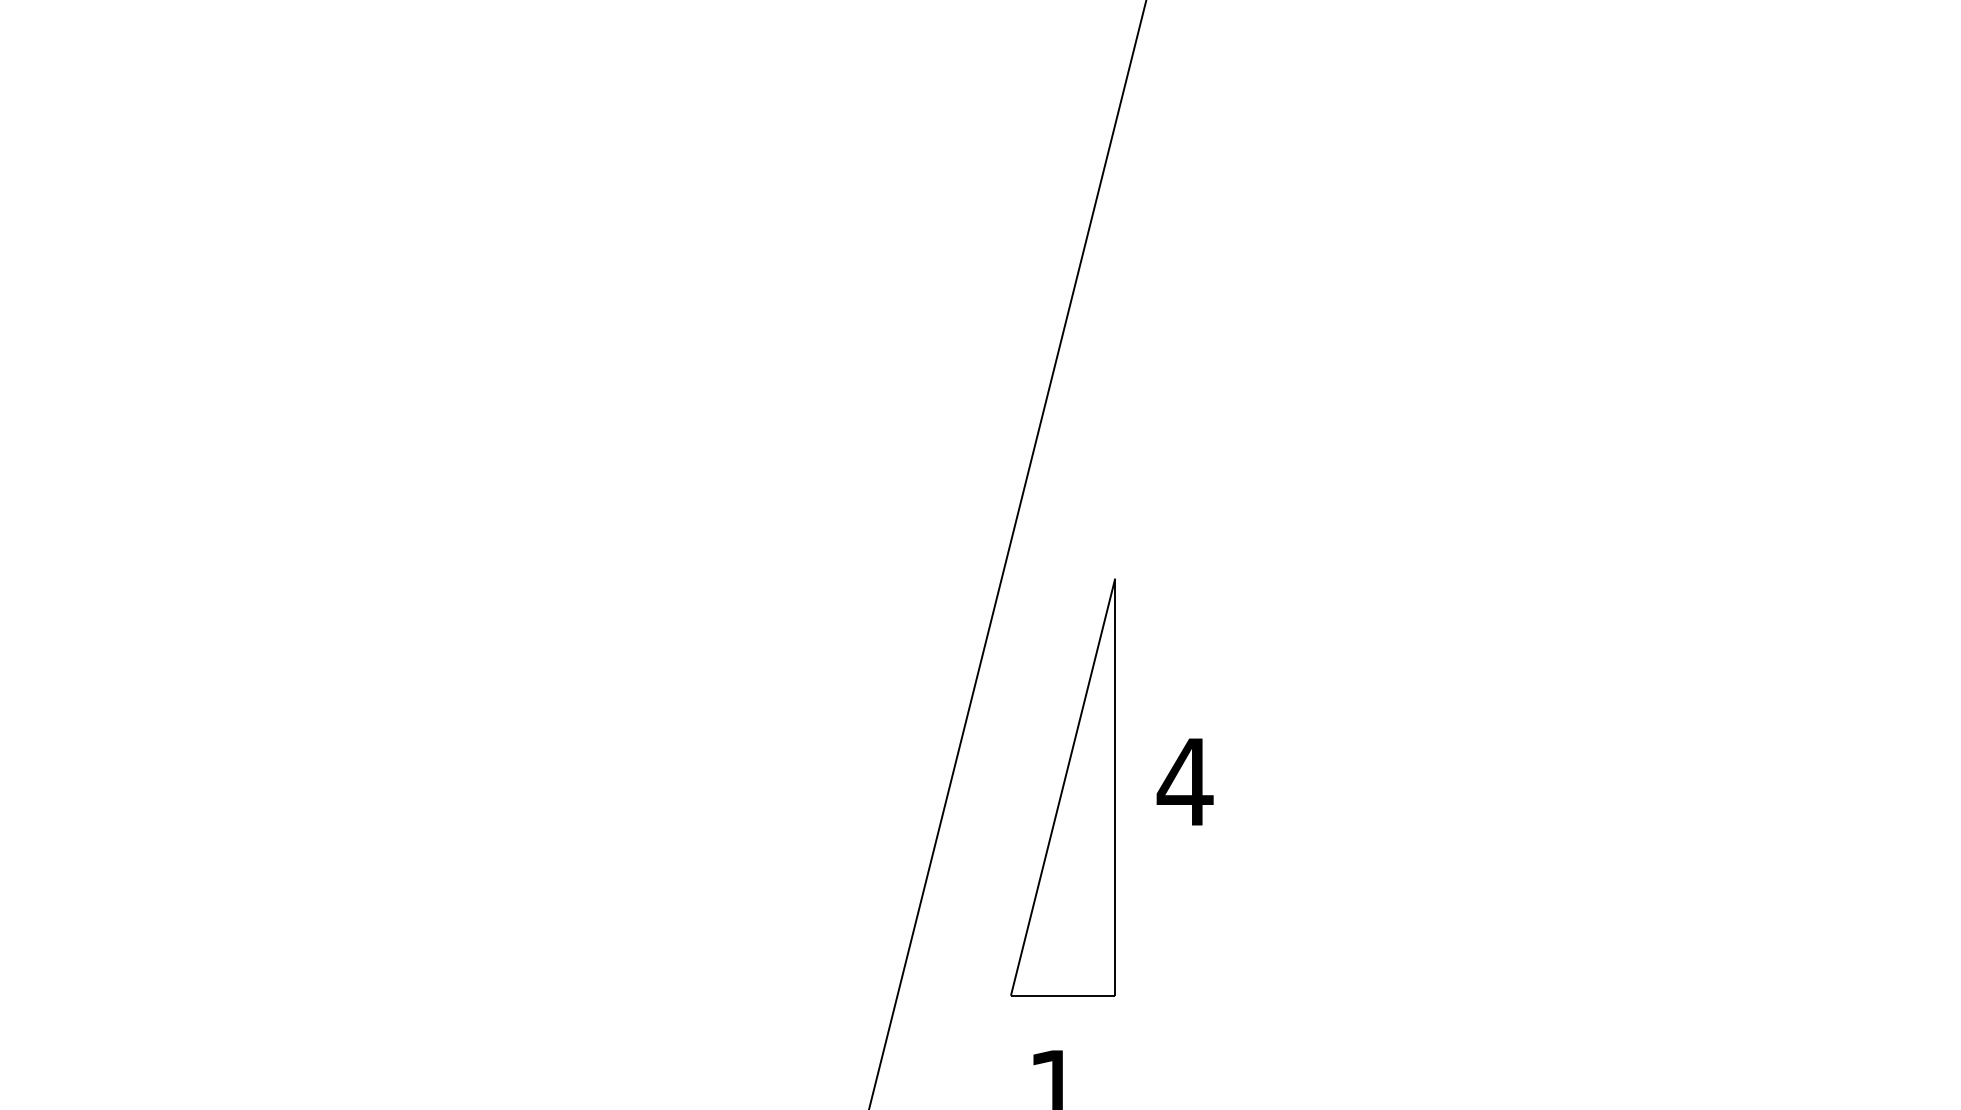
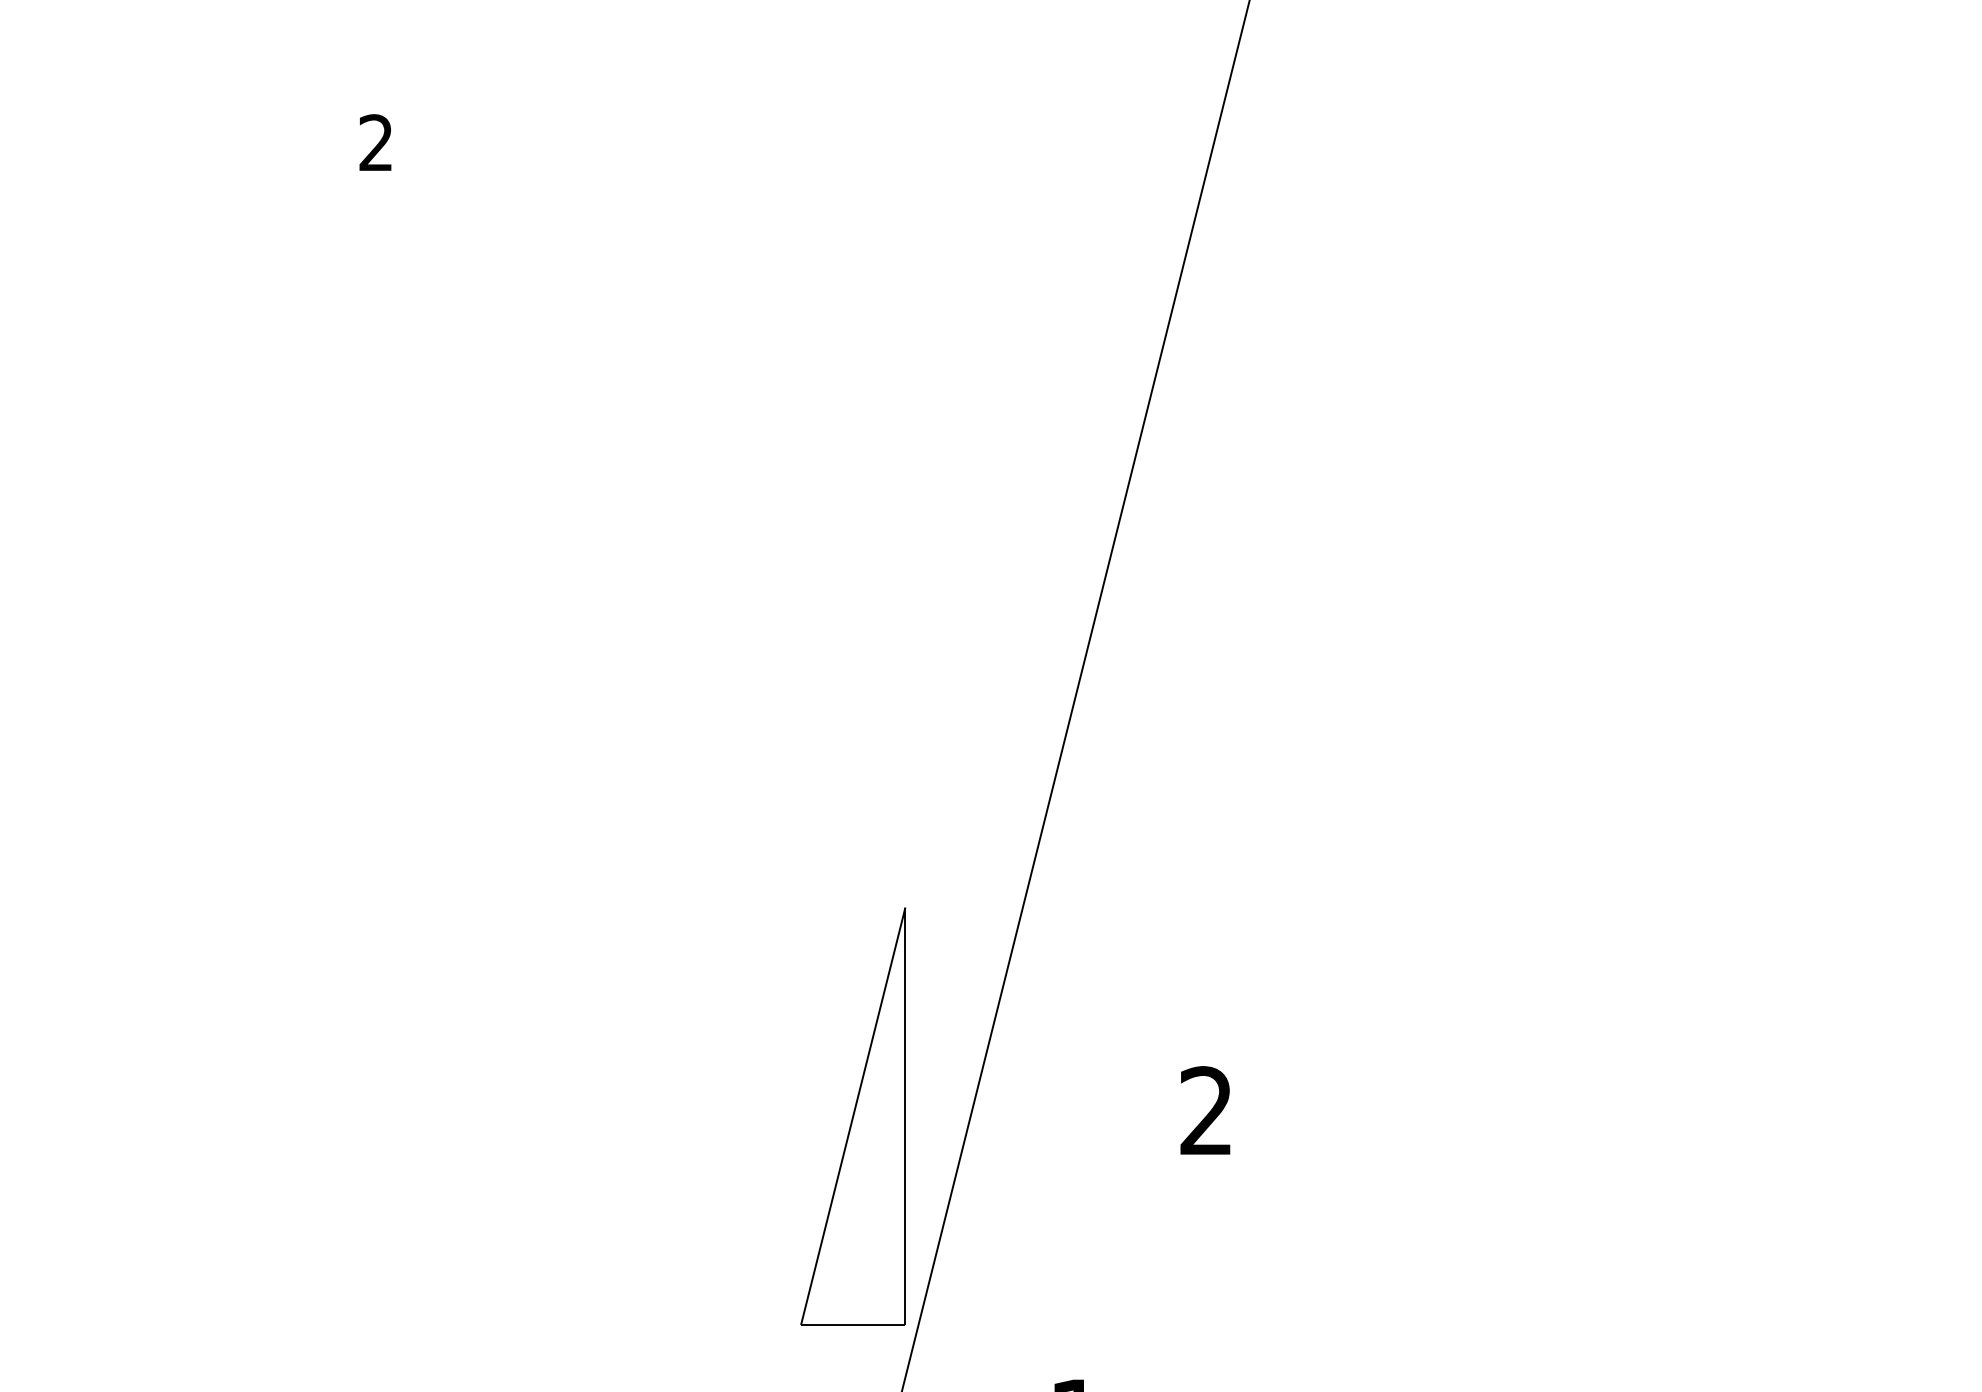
text: (1185, 781) -> (1206, 1110), 4 -> 2
part: (1063, 787) -> (853, 1116), moved

